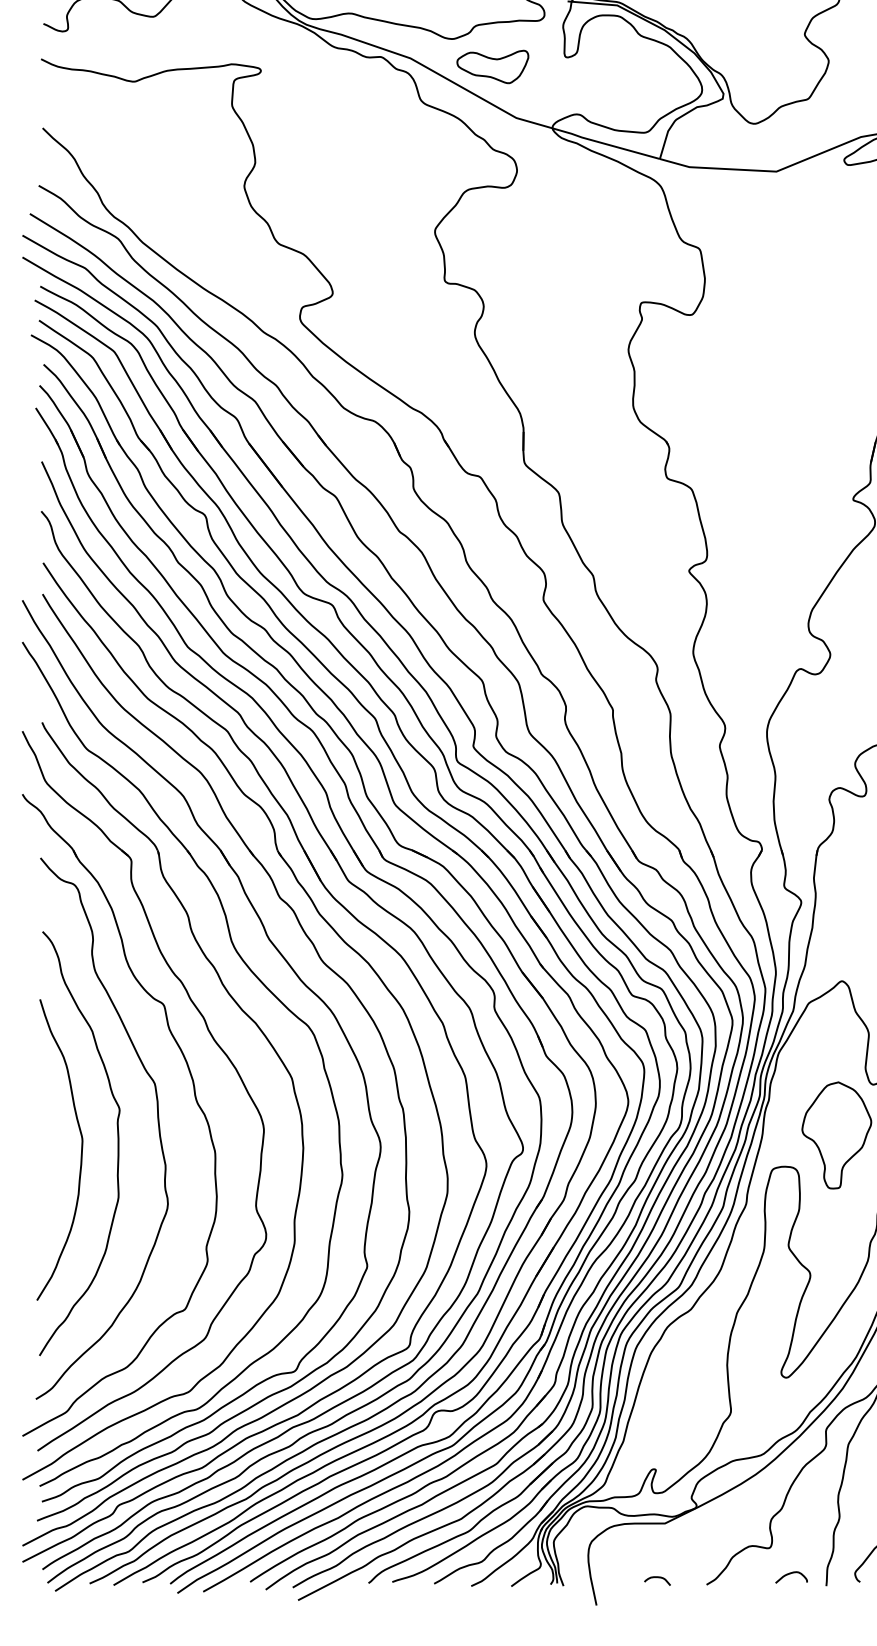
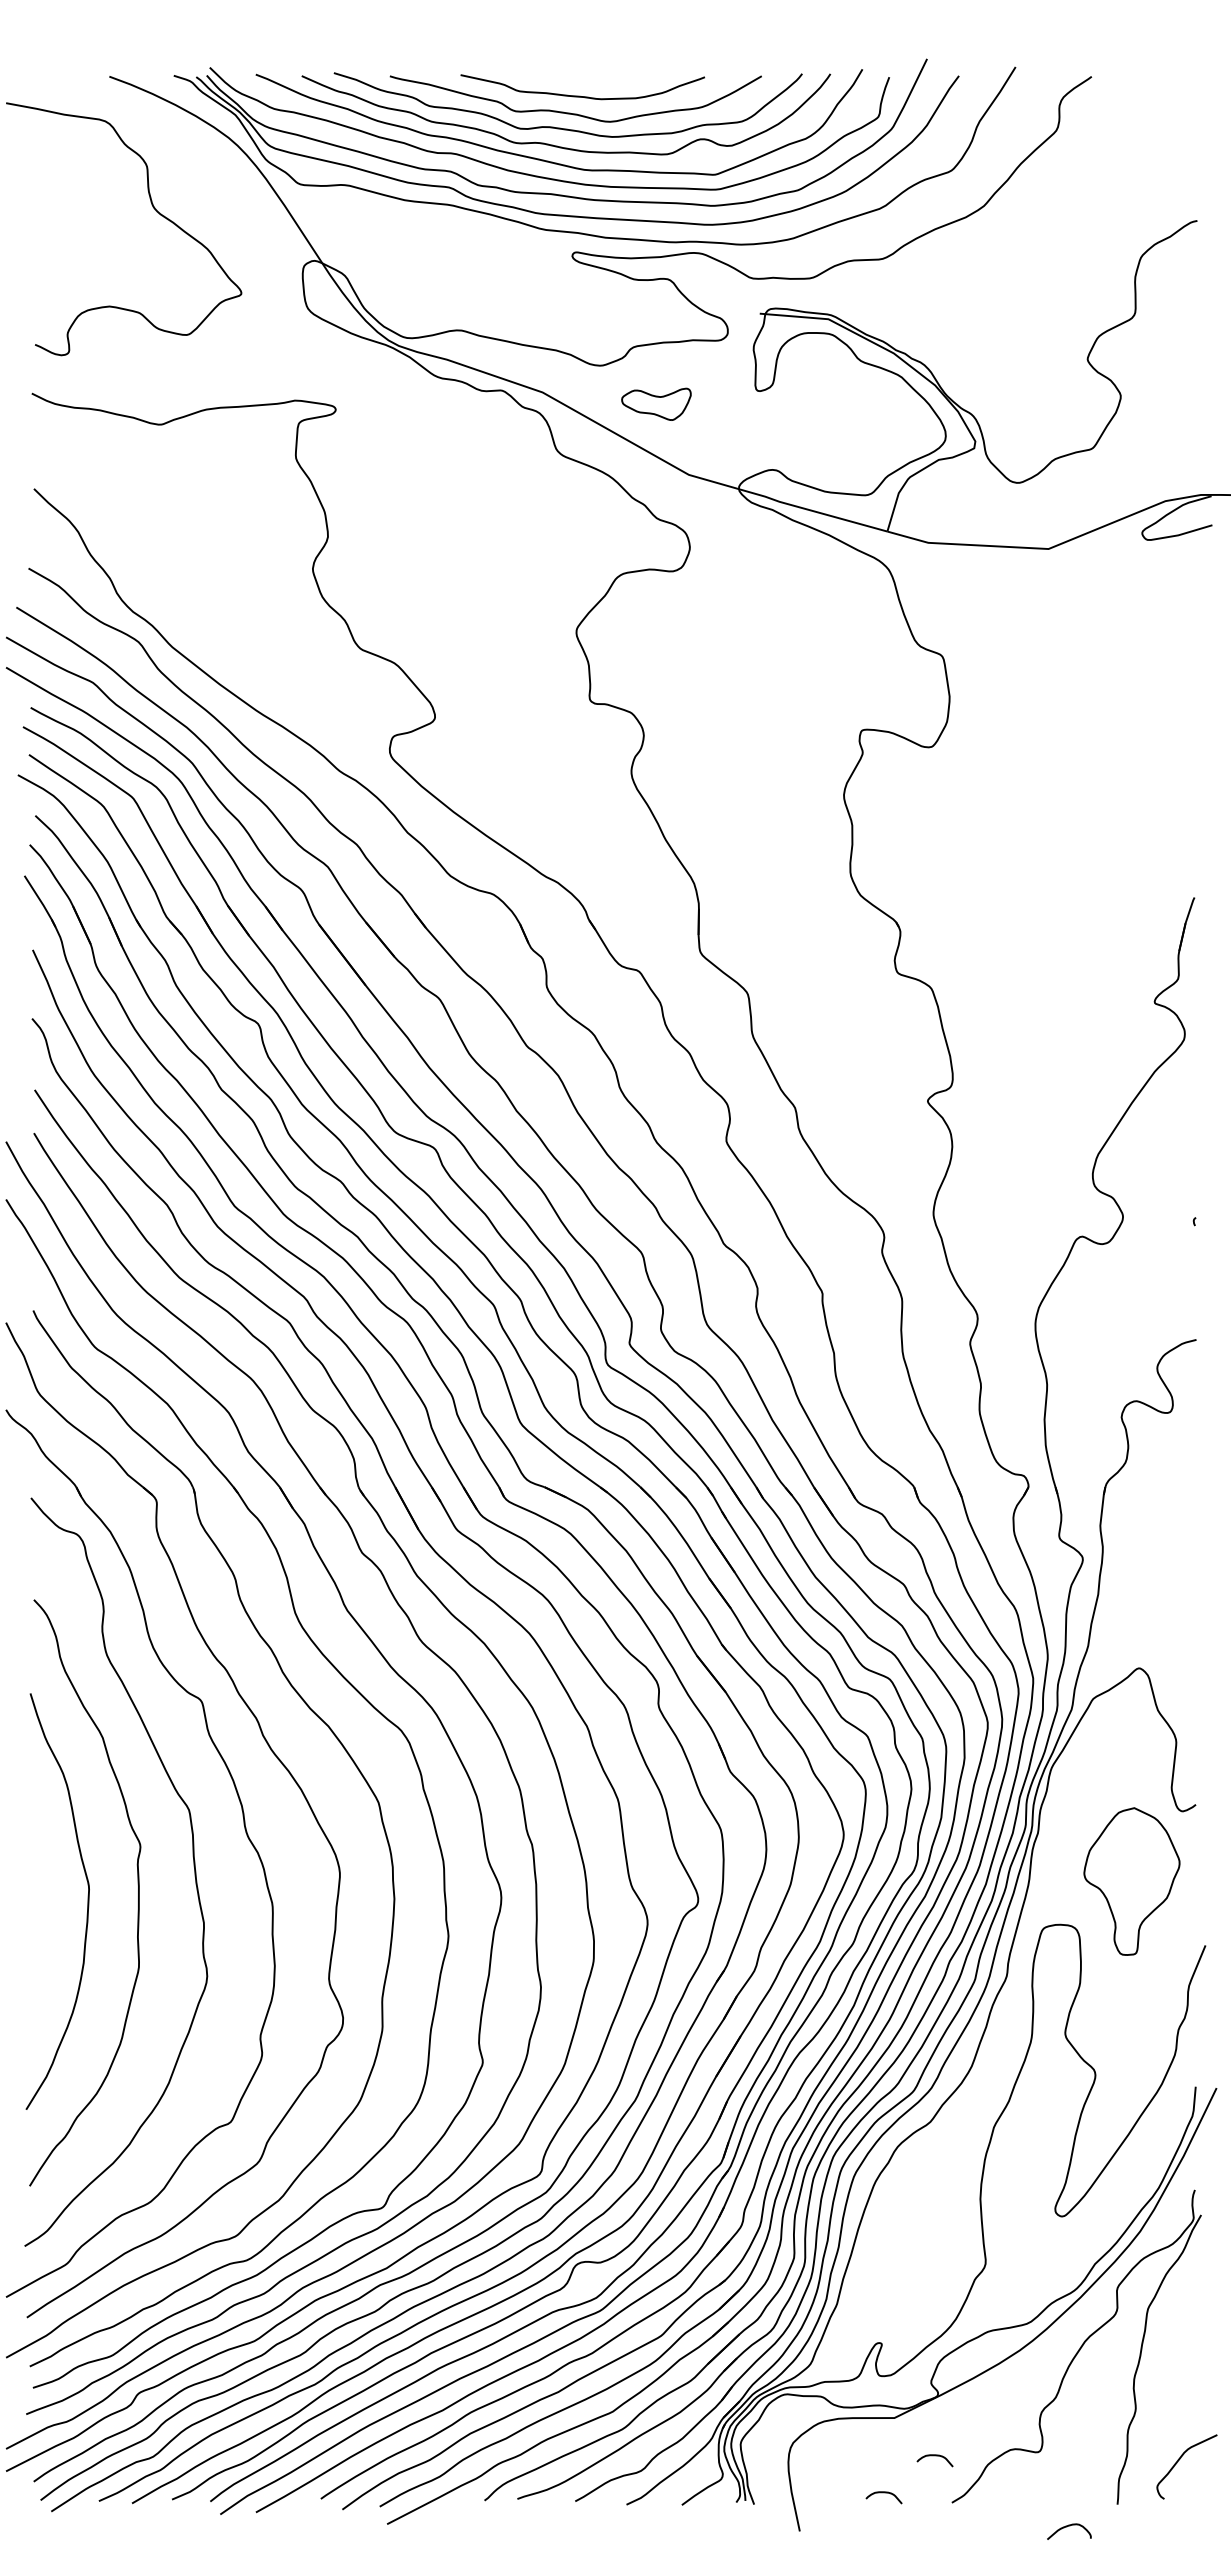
part: (492, 67) -> (656, 404), size x0.7
curve: (693, 1551) -> (934, 2456), added
curve: (791, 1573) -> (1069, 2526), moved

